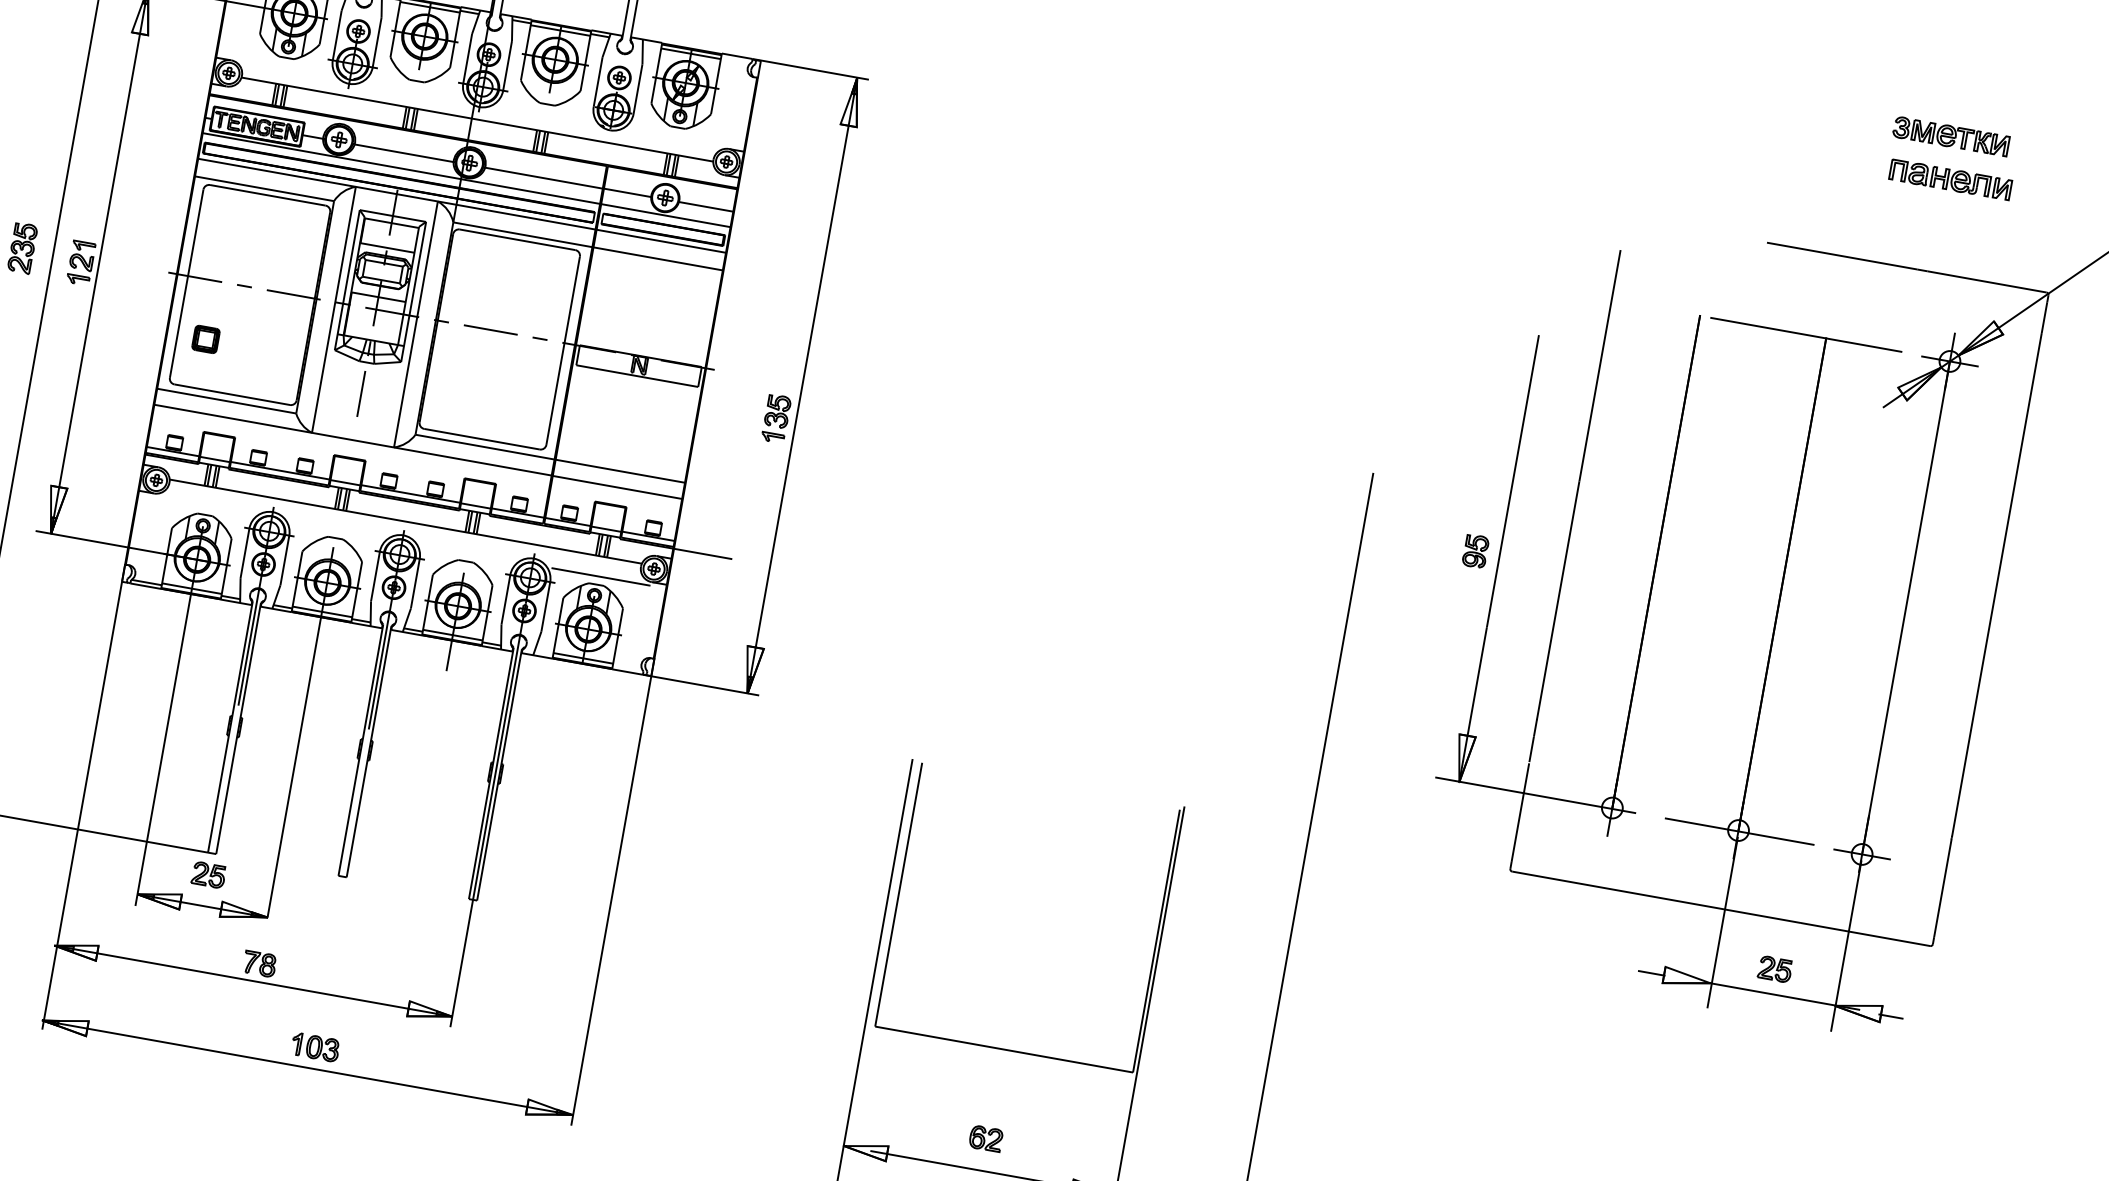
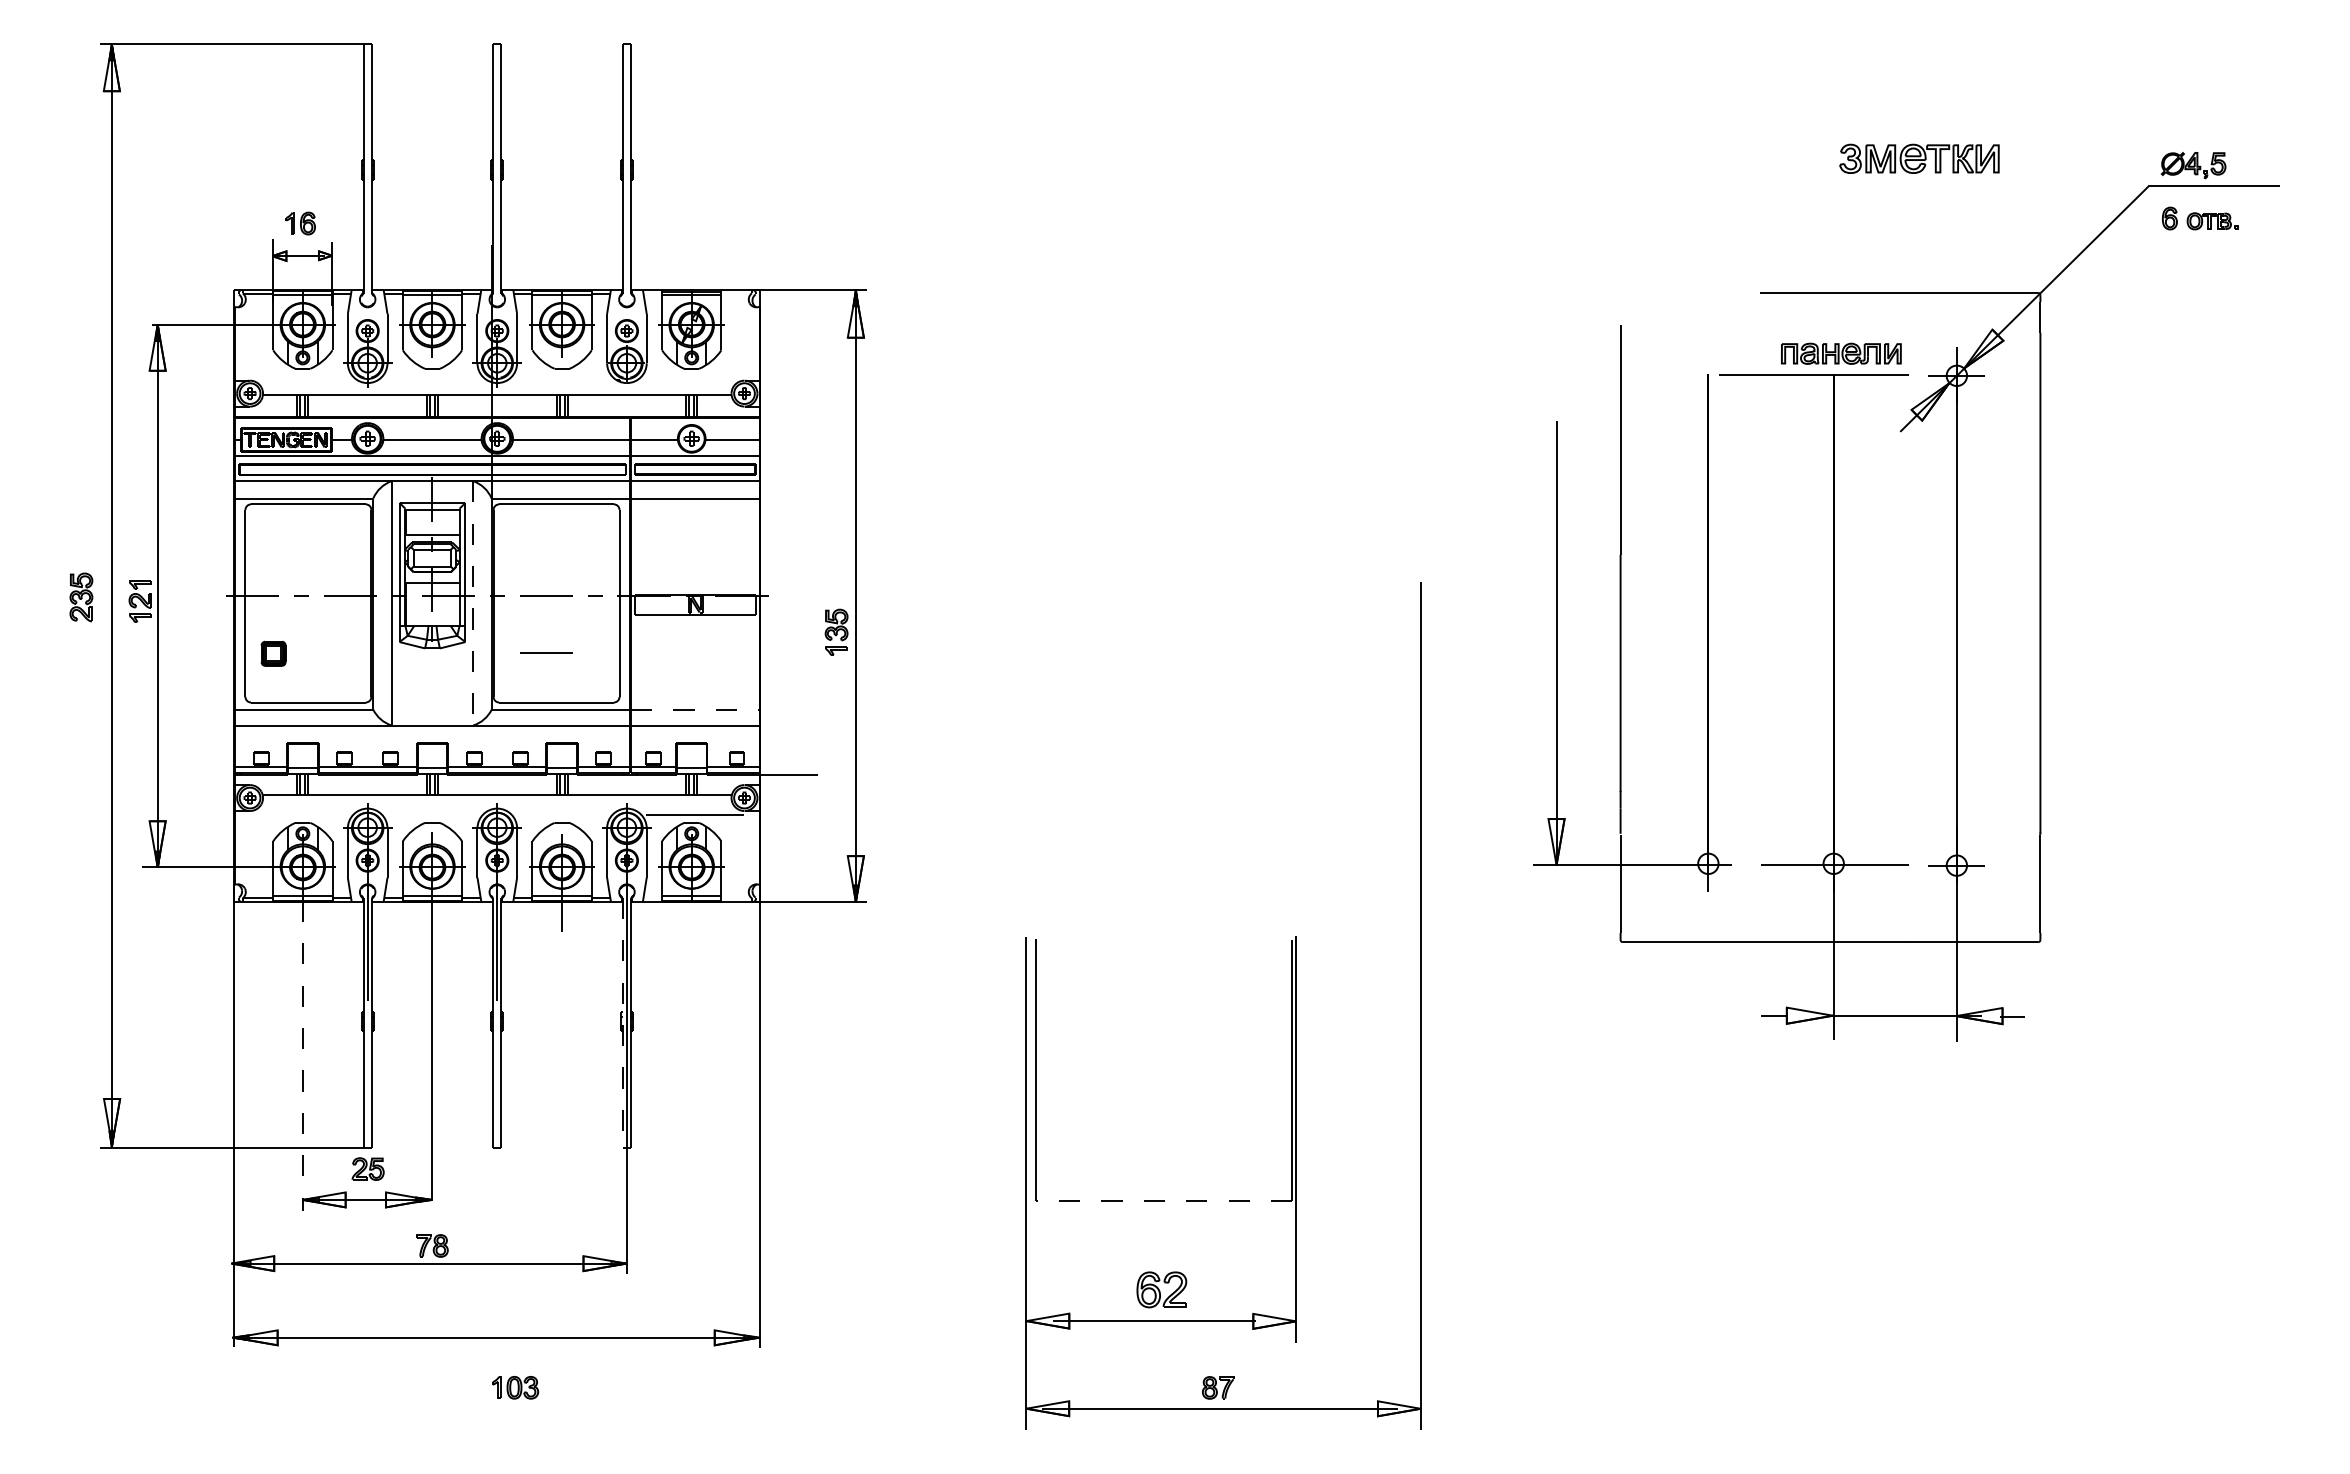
part: (1951, 137) -> (1919, 159), size x1.4
part: (1950, 179) -> (1841, 353), moved
line: (416, 324) -> (473, 603), solid -> dashed
line: (480, 387) -> (546, 652), added
line: (360, 393) -> (431, 679), removed
line: (620, 471) -> (695, 709), solid -> dashed
part: (1475, 550) -> (1532, 639), removed
line: (162, 749) -> (302, 1056), solid -> dashed
line: (491, 773) -> (622, 1022), solid -> dashed
part: (1774, 968) -> (1892, 990), removed
part: (315, 1047) -> (515, 1387), moved
line: (1003, 1049) -> (1163, 1200), solid -> dashed
part: (985, 1138) -> (1161, 1289), size x1.6

